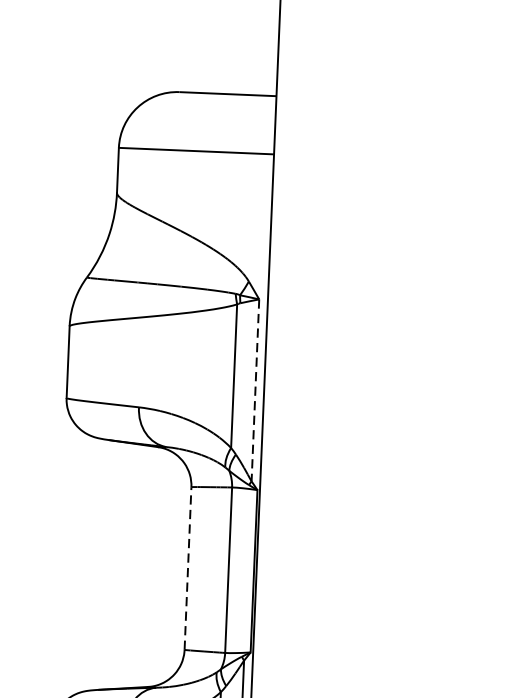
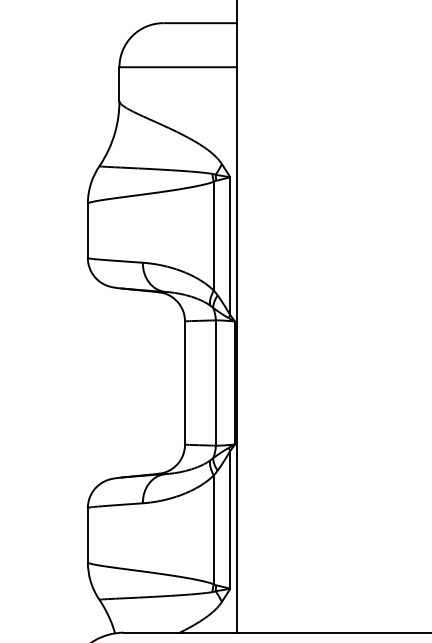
line: (255, 390) -> (230, 246), dashed -> solid
line: (188, 569) -> (185, 383), dashed -> solid

